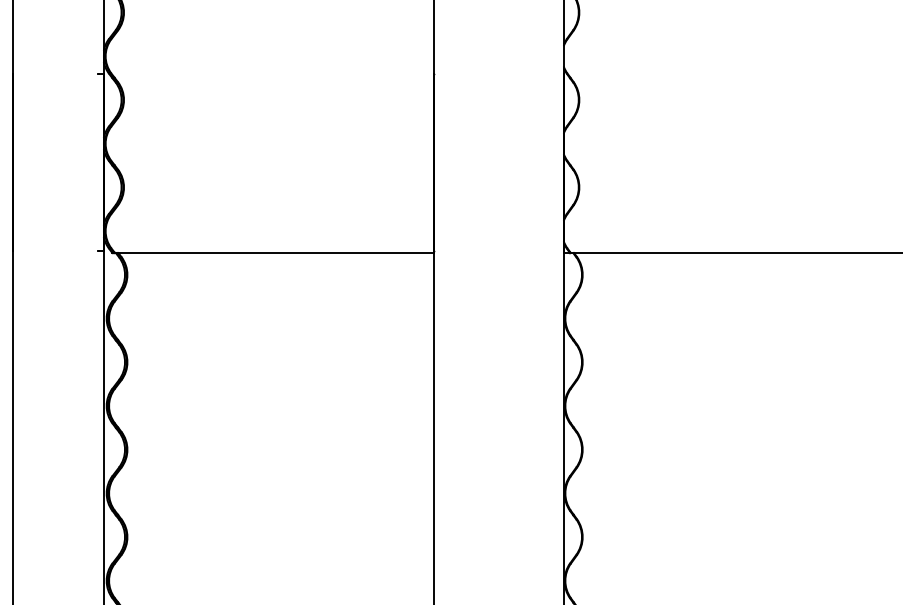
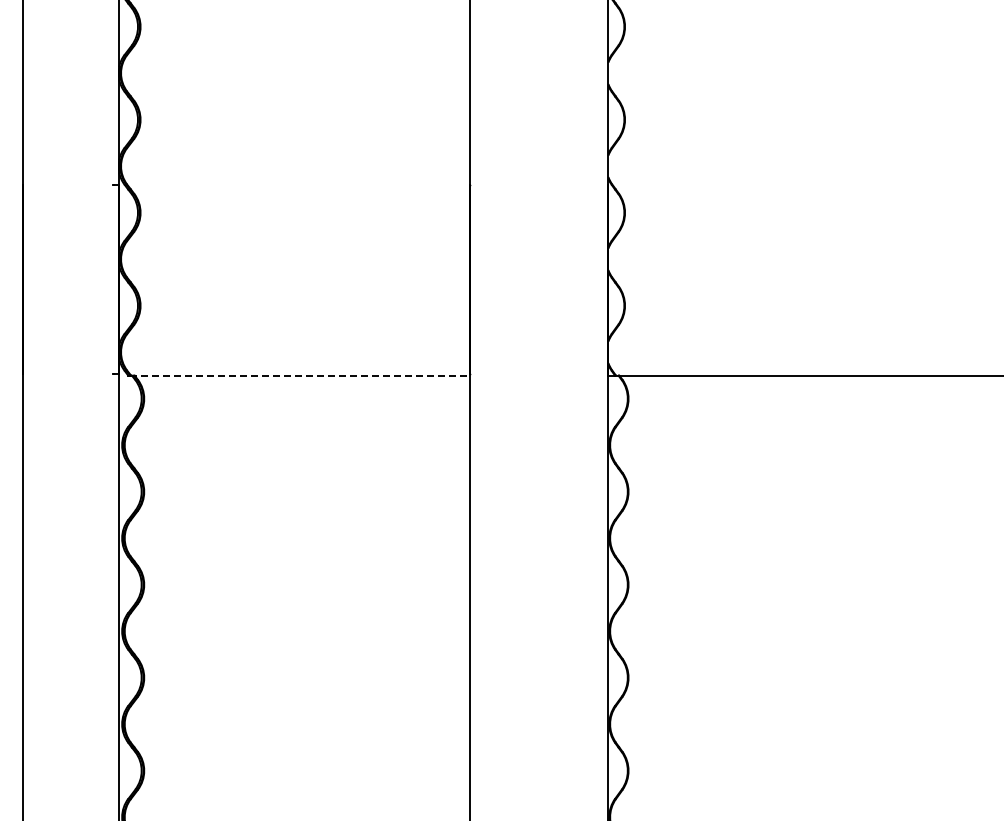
line: (274, 252) -> (300, 375), solid -> dashed

